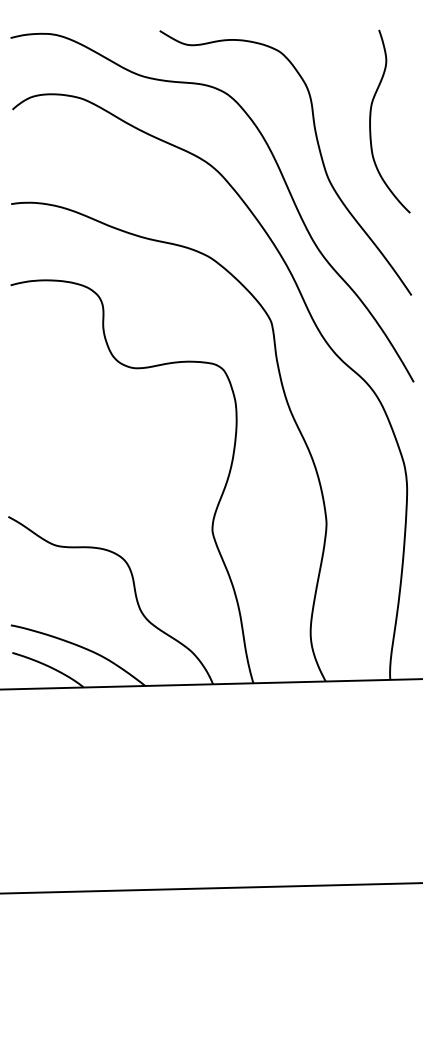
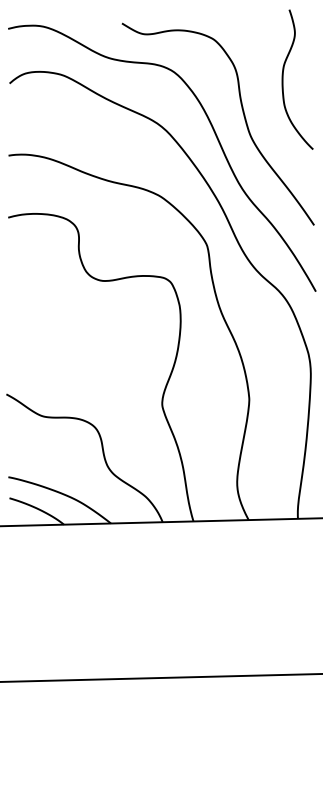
curve: (371, 121) -> (283, 79), moved

